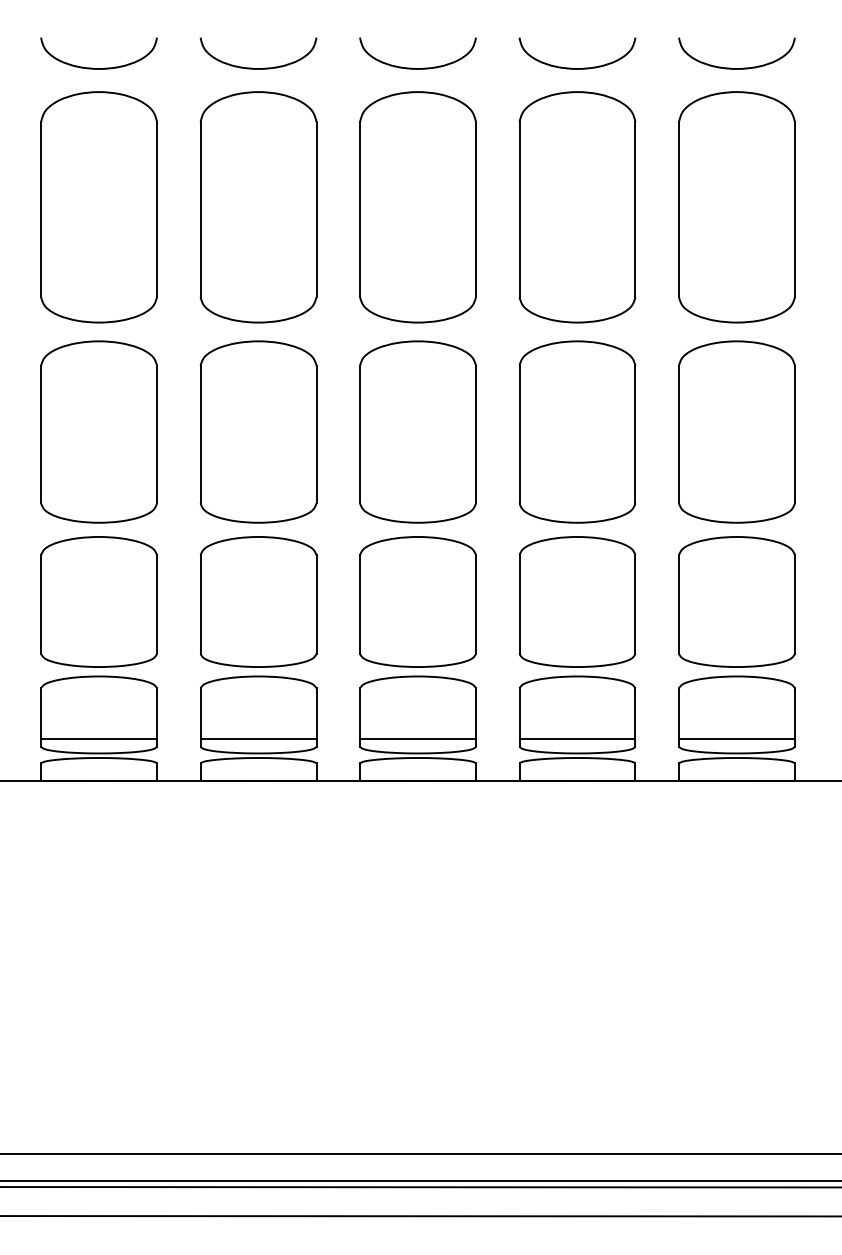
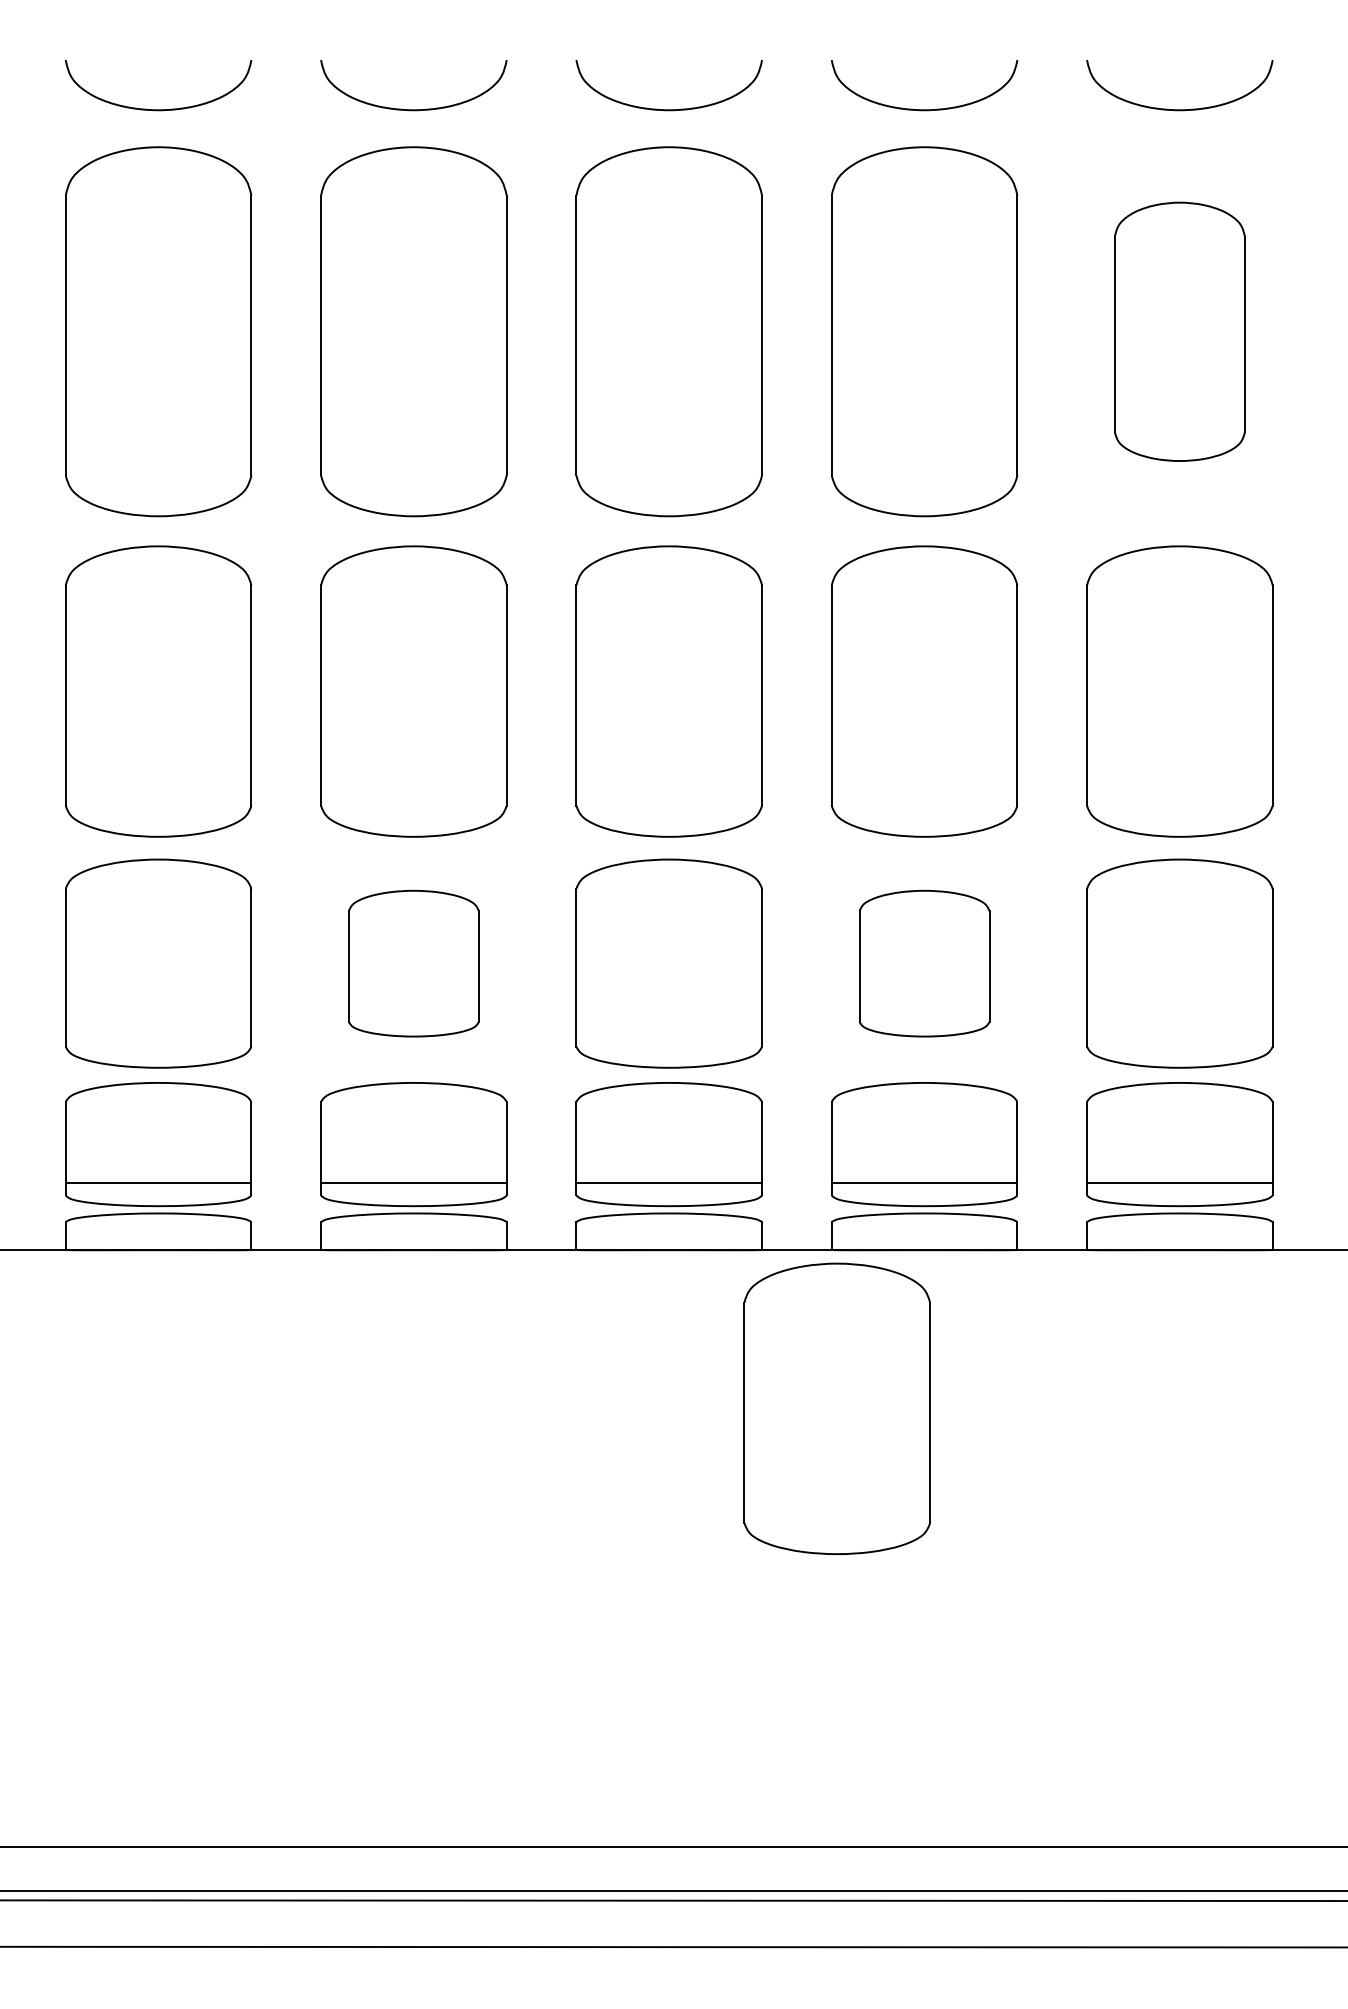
part: (736, 207) -> (1179, 332), size x0.7
part: (258, 601) -> (413, 962), size x0.7
part: (577, 601) -> (924, 962), size x0.7
part: (522, 879) -> (836, 1407), added

